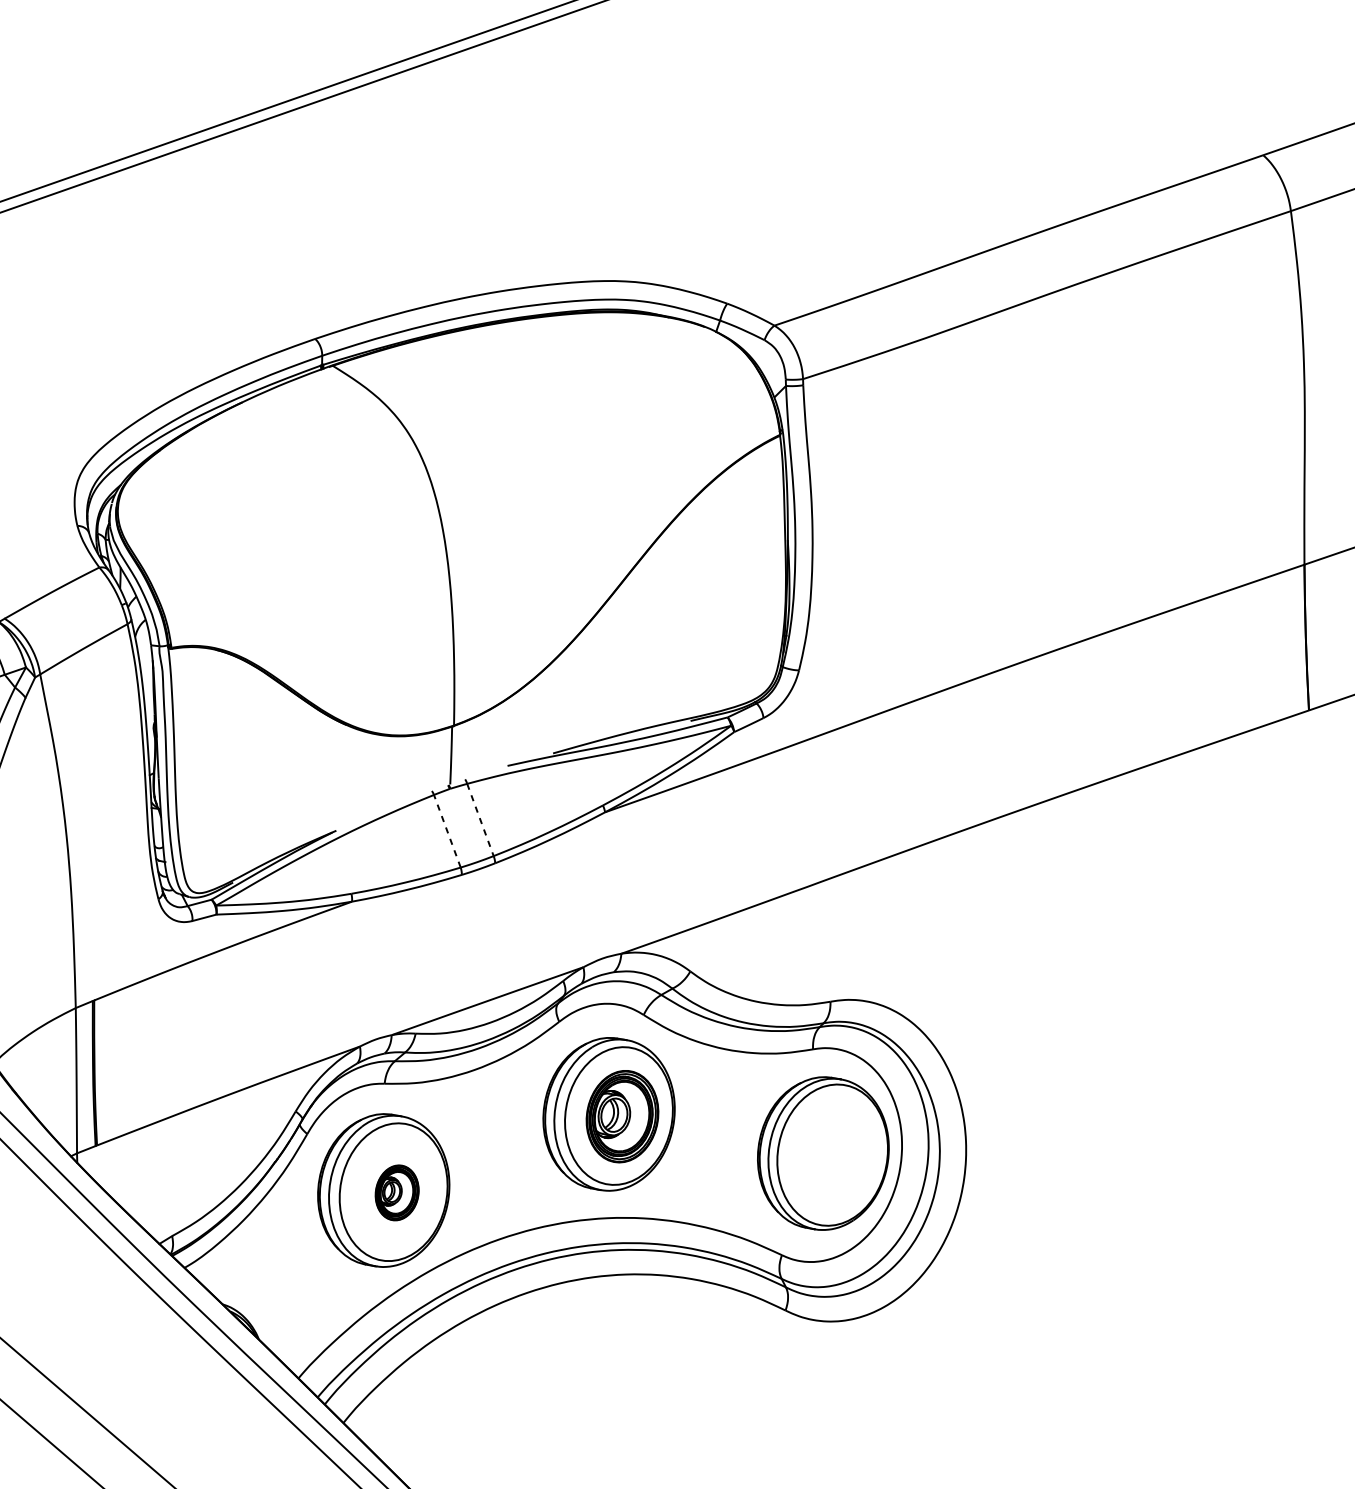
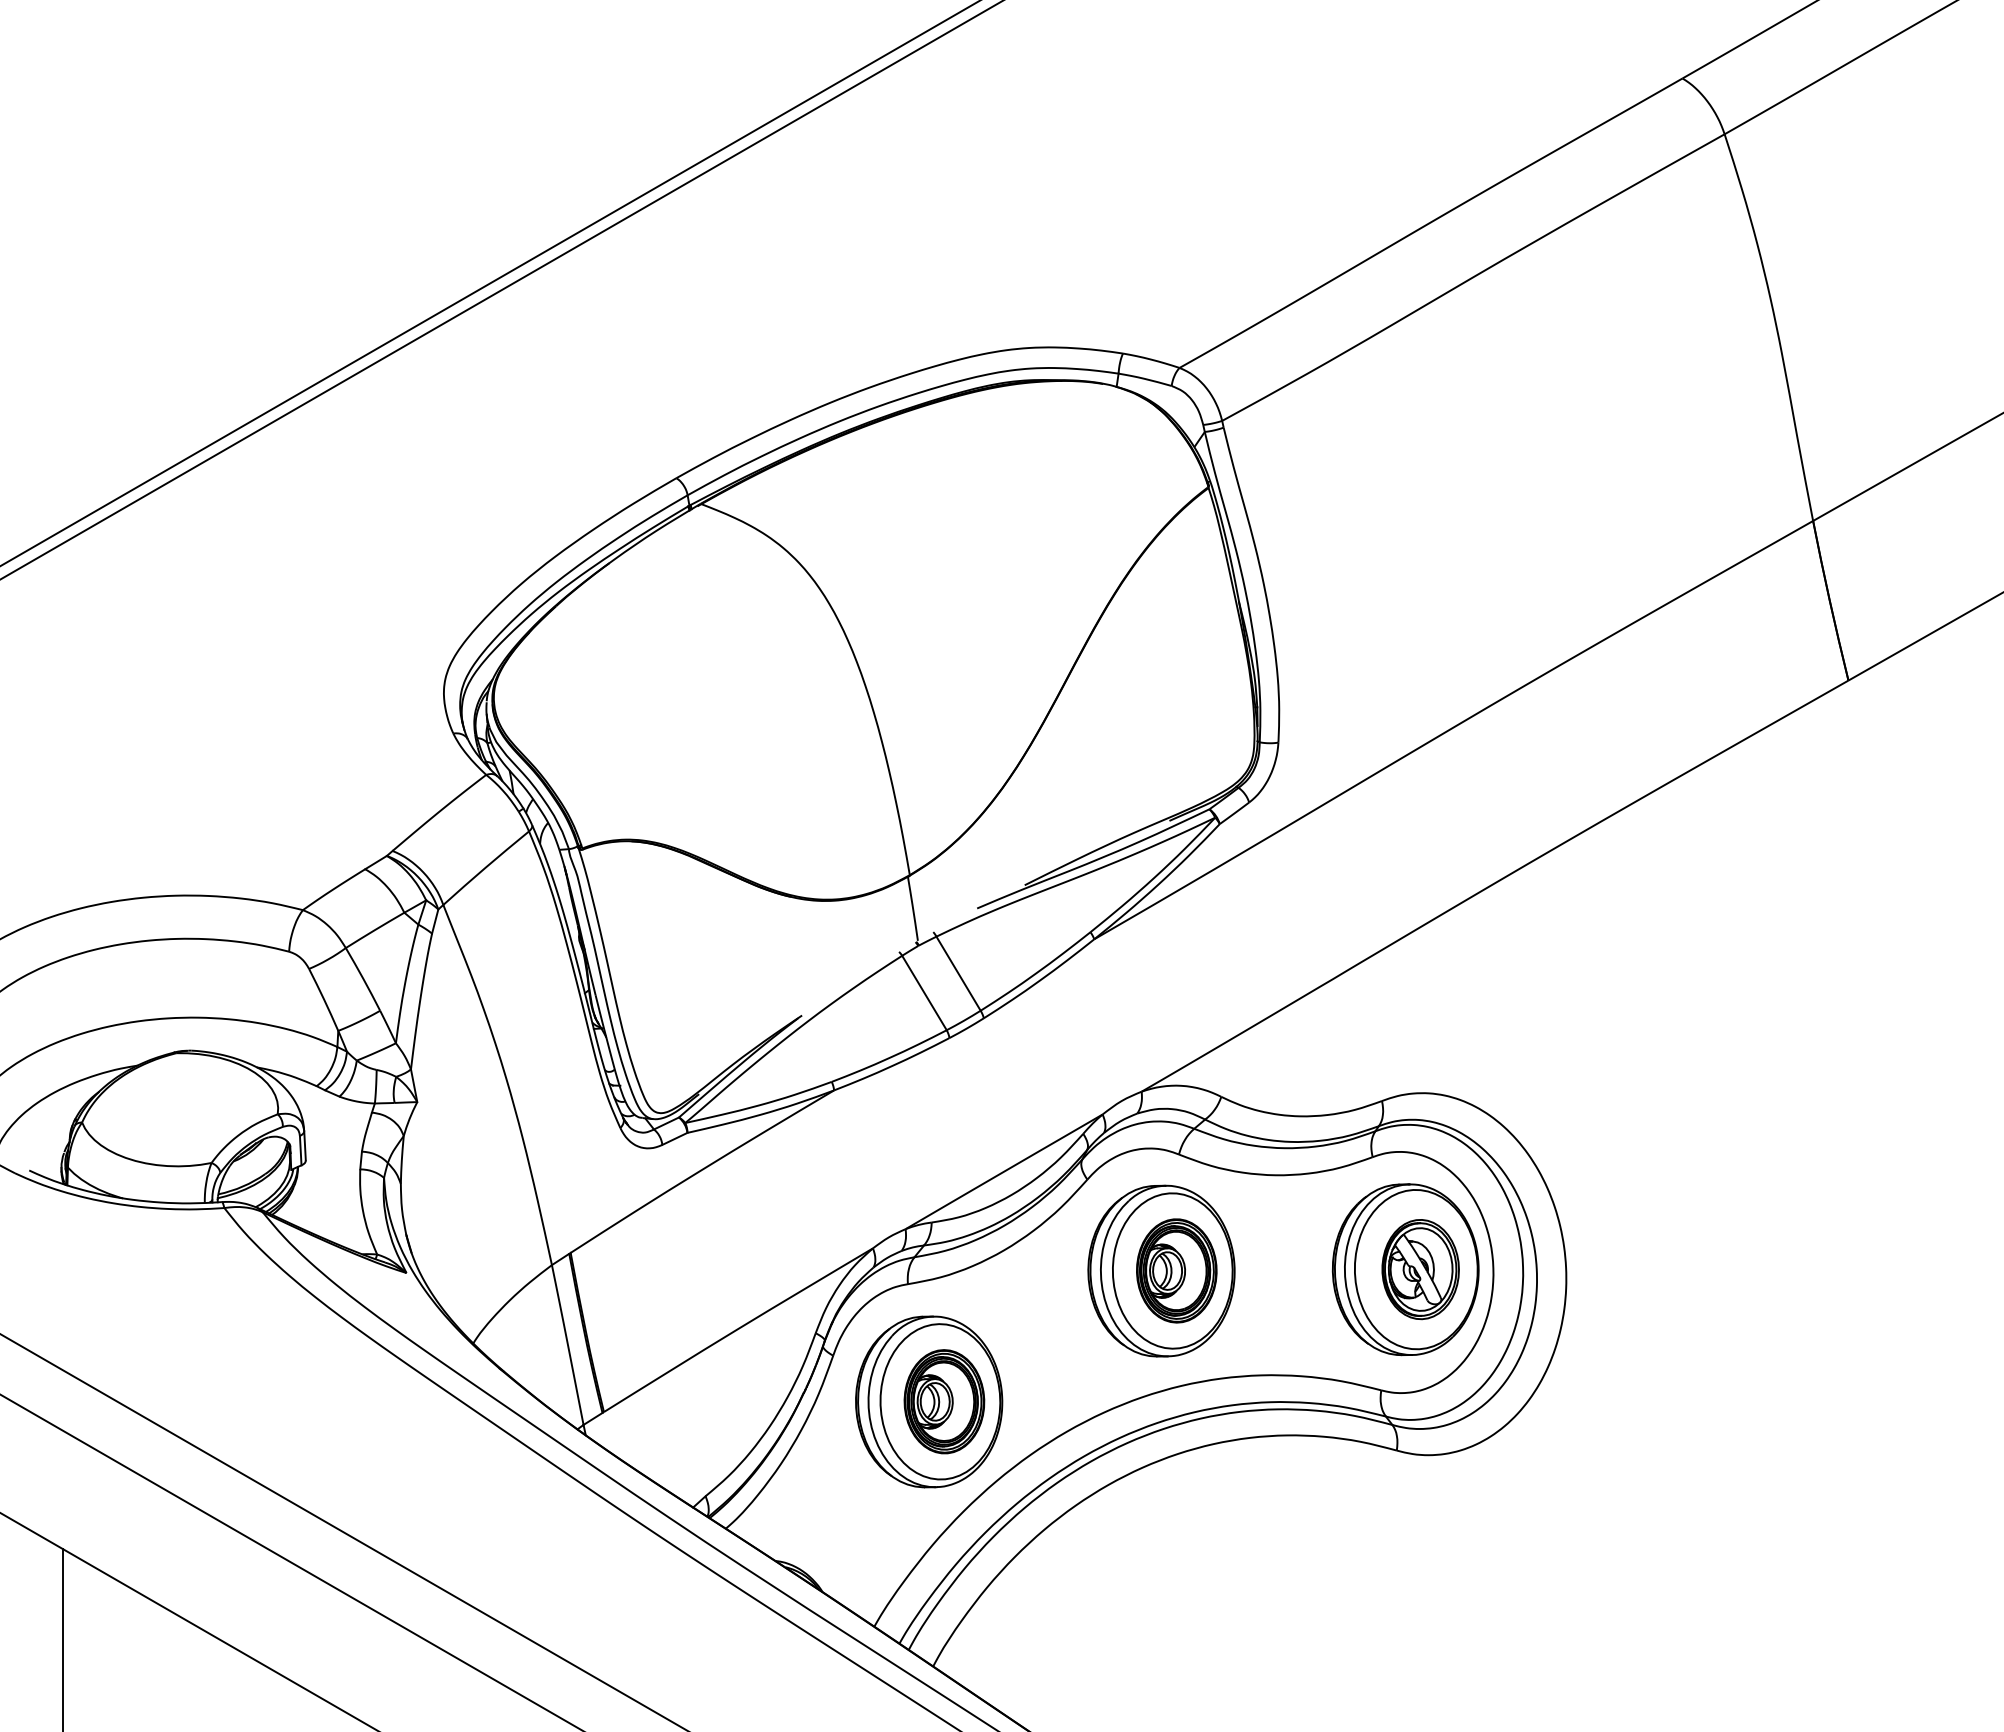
line: (480, 820) -> (958, 974), dashed -> solid
line: (447, 830) -> (924, 992), dashed -> solid
part: (836, 1155) -> (1420, 1269), added
part: (397, 1192) -> (944, 1401), size x1.67

